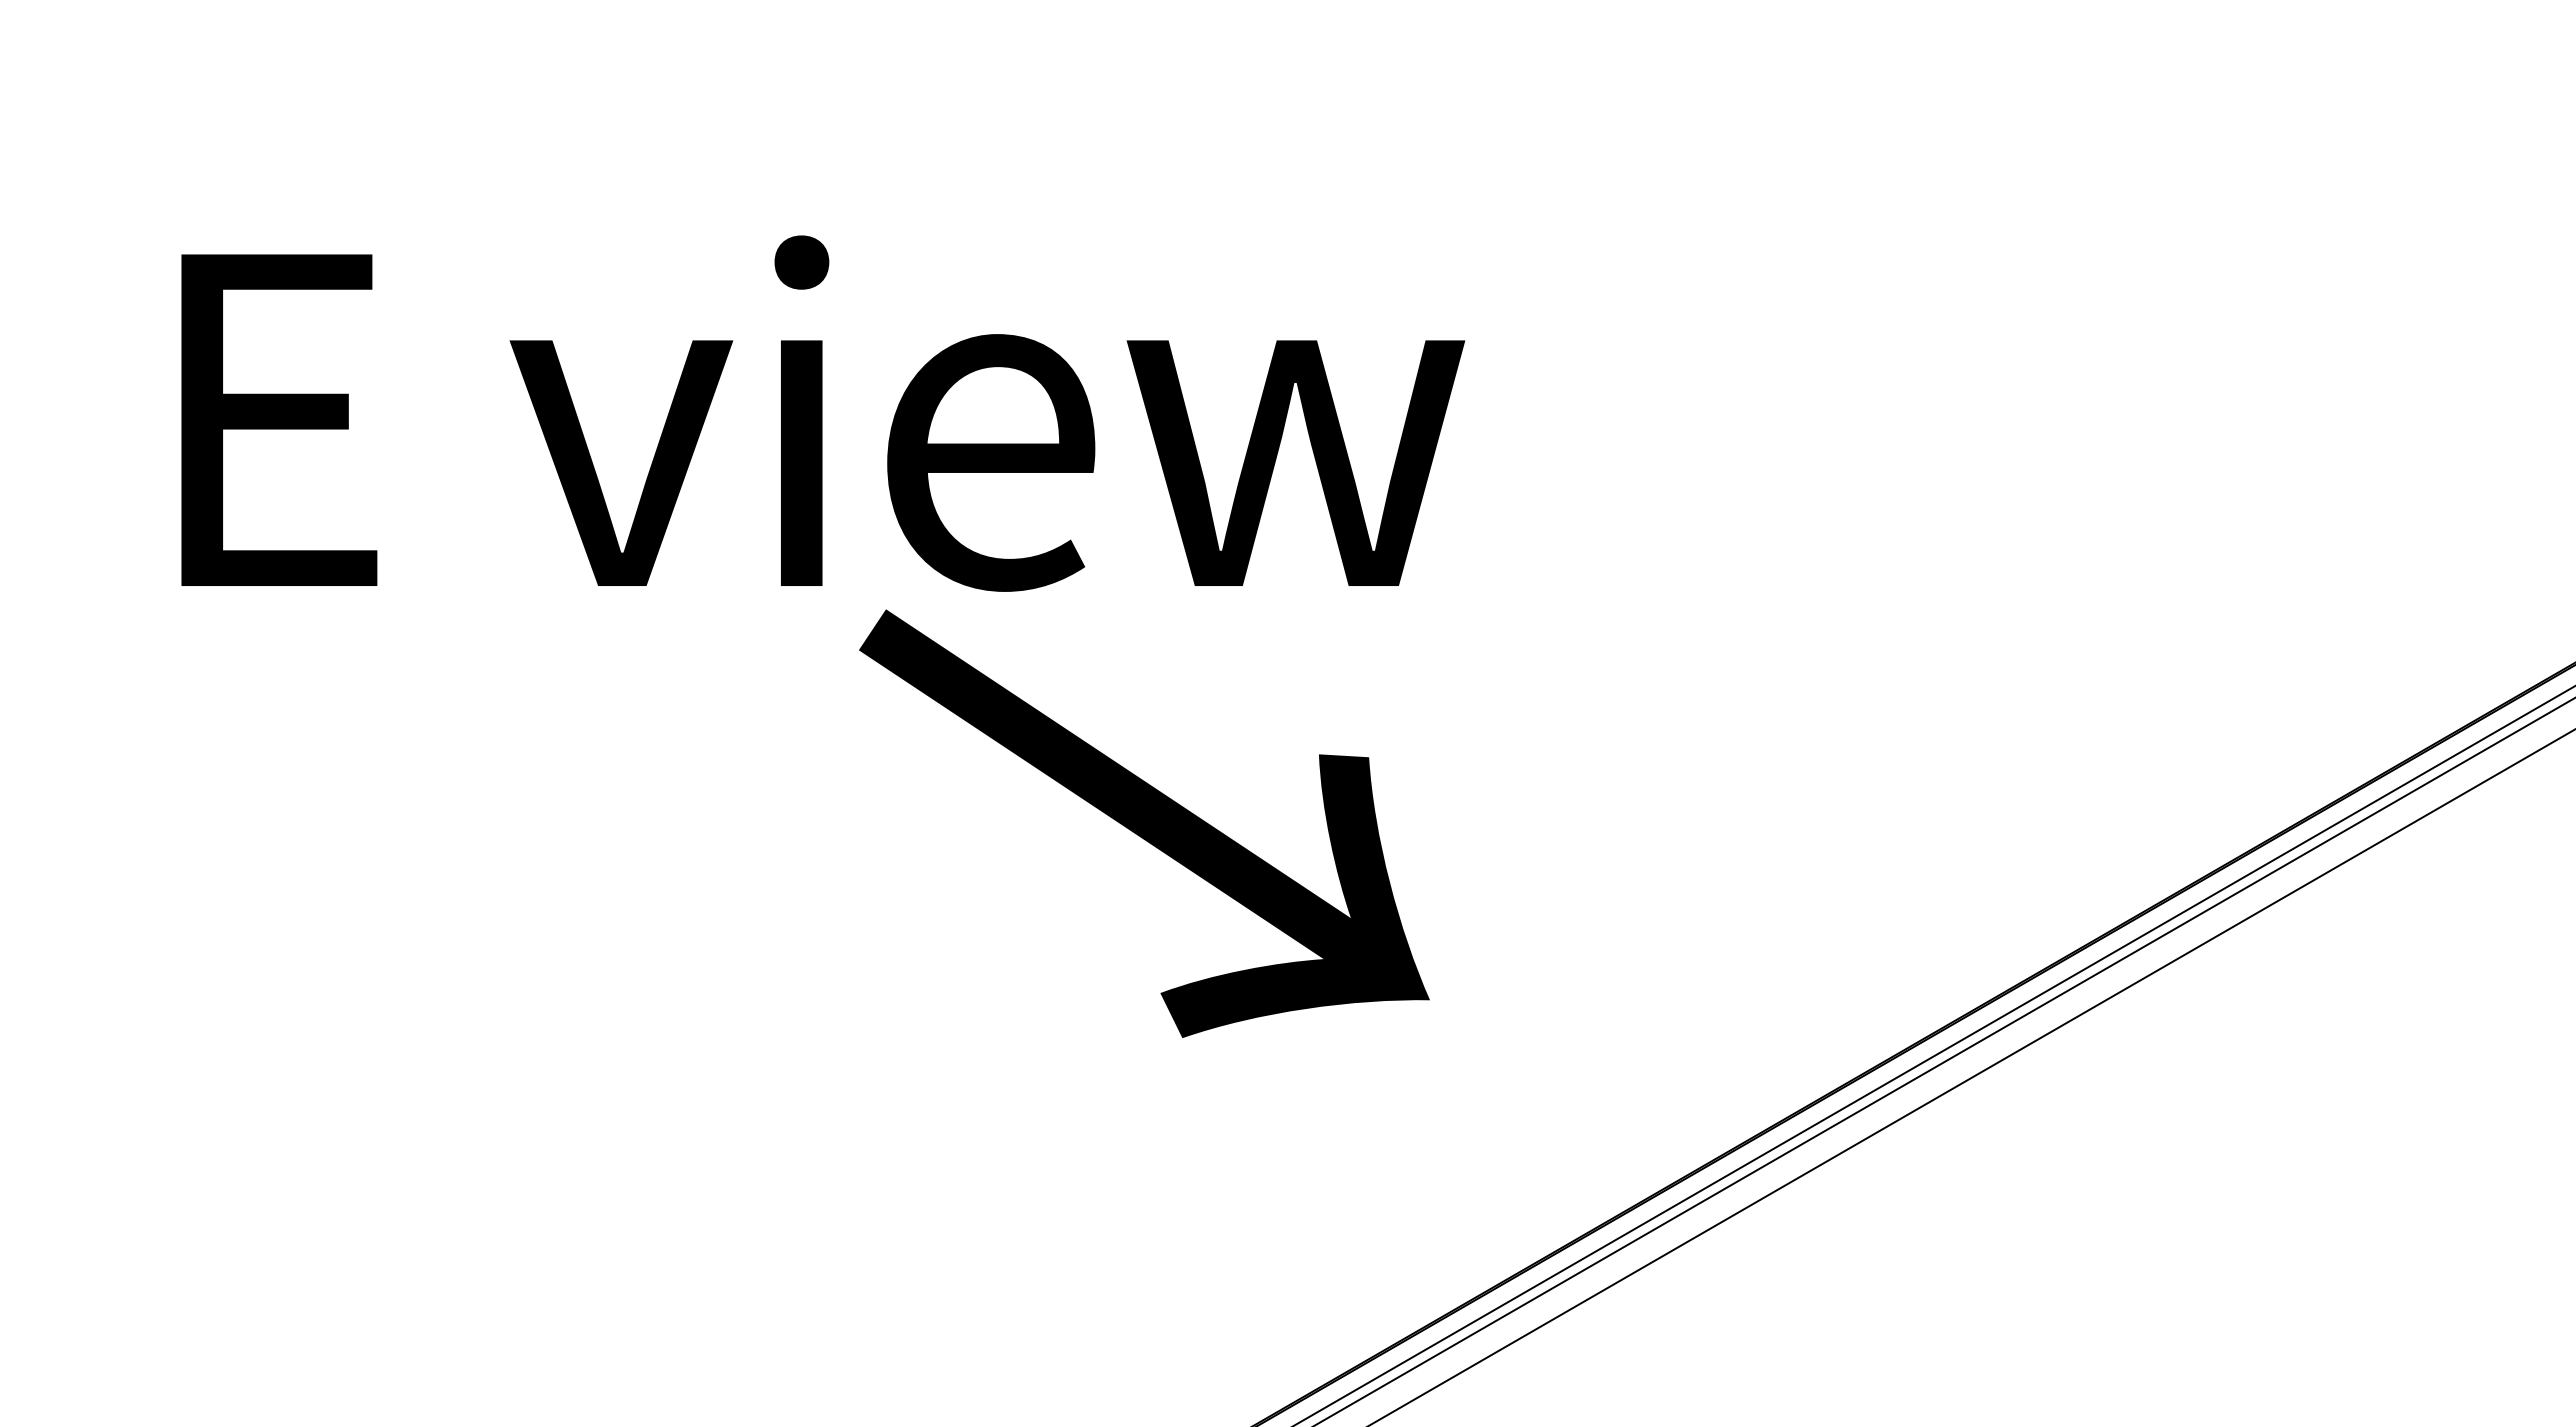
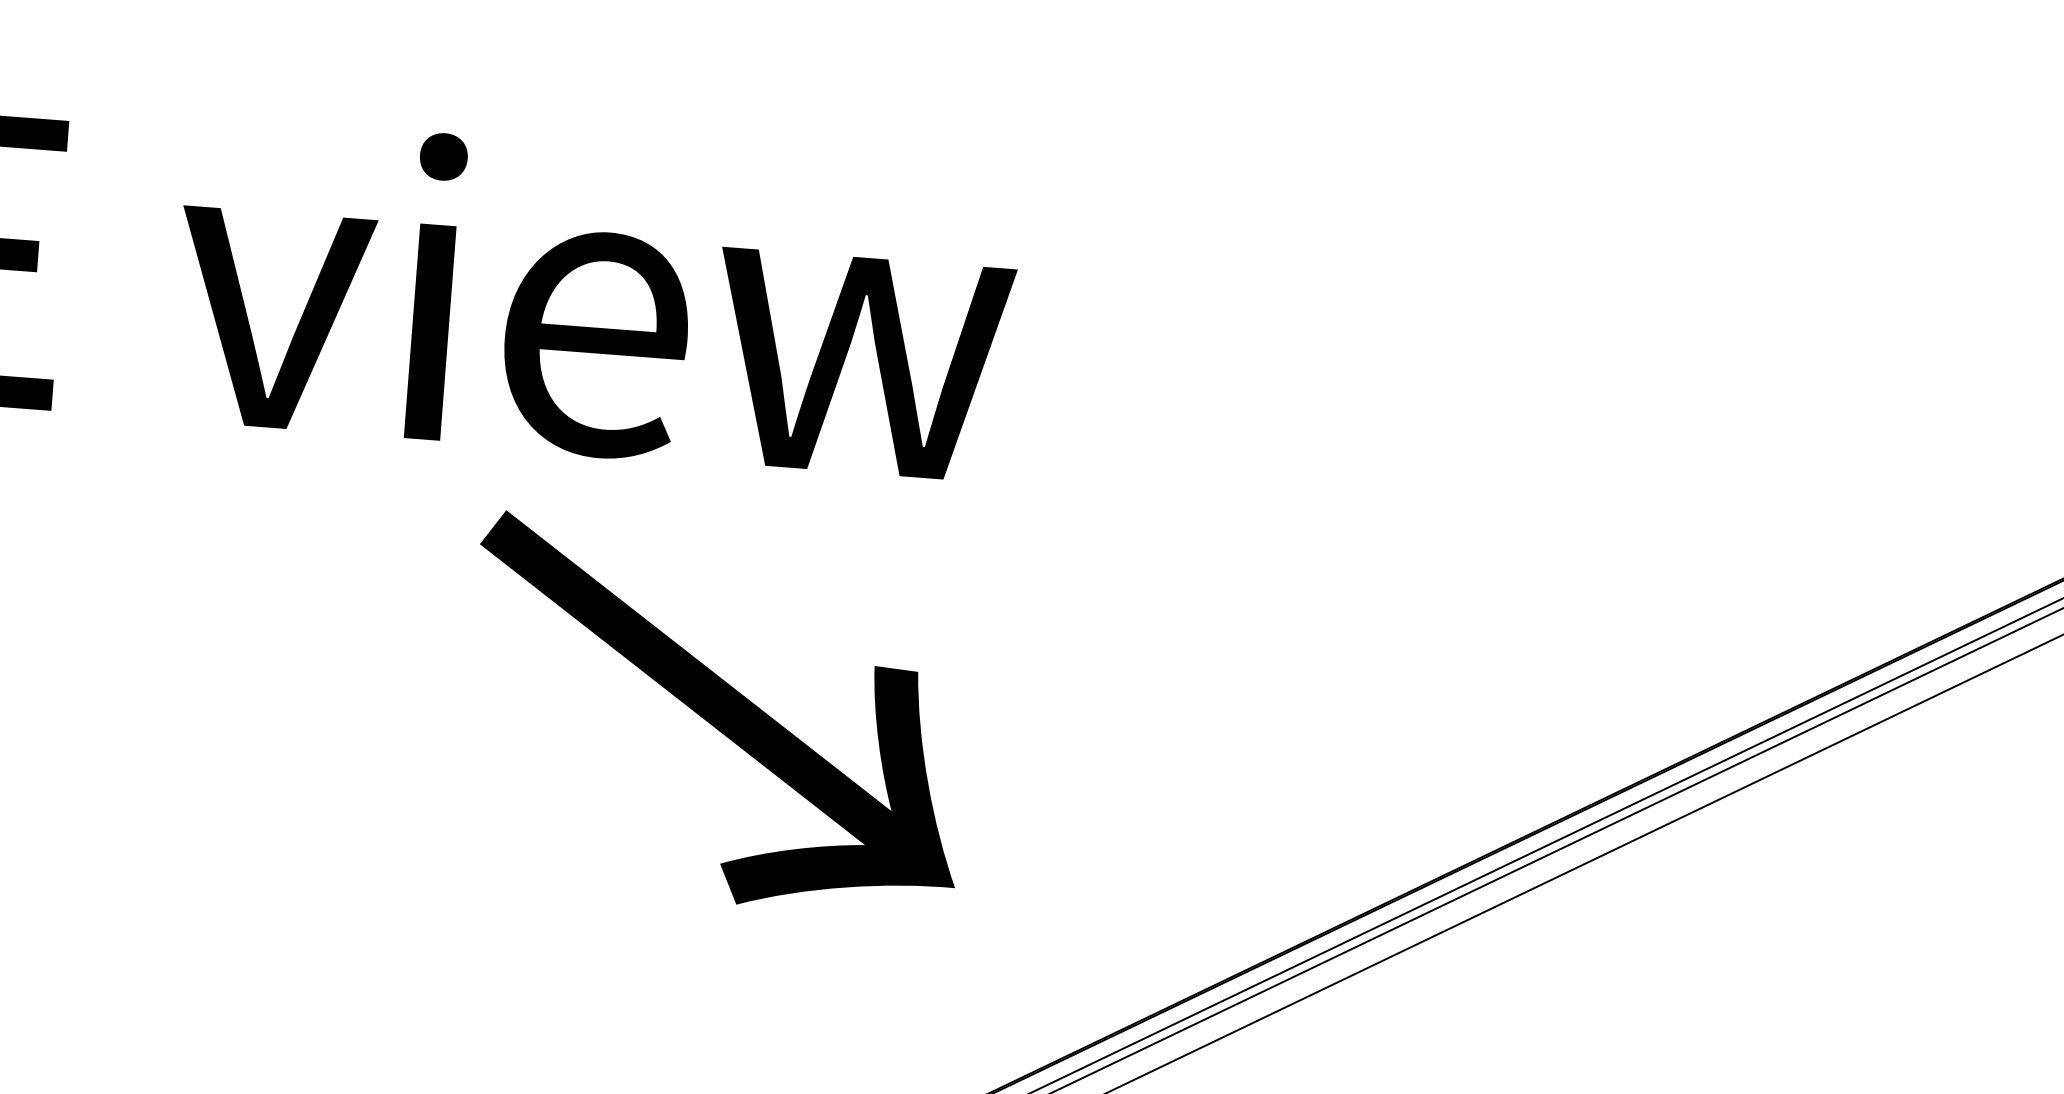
text: (1144, 823) -> (717, 714), moved

